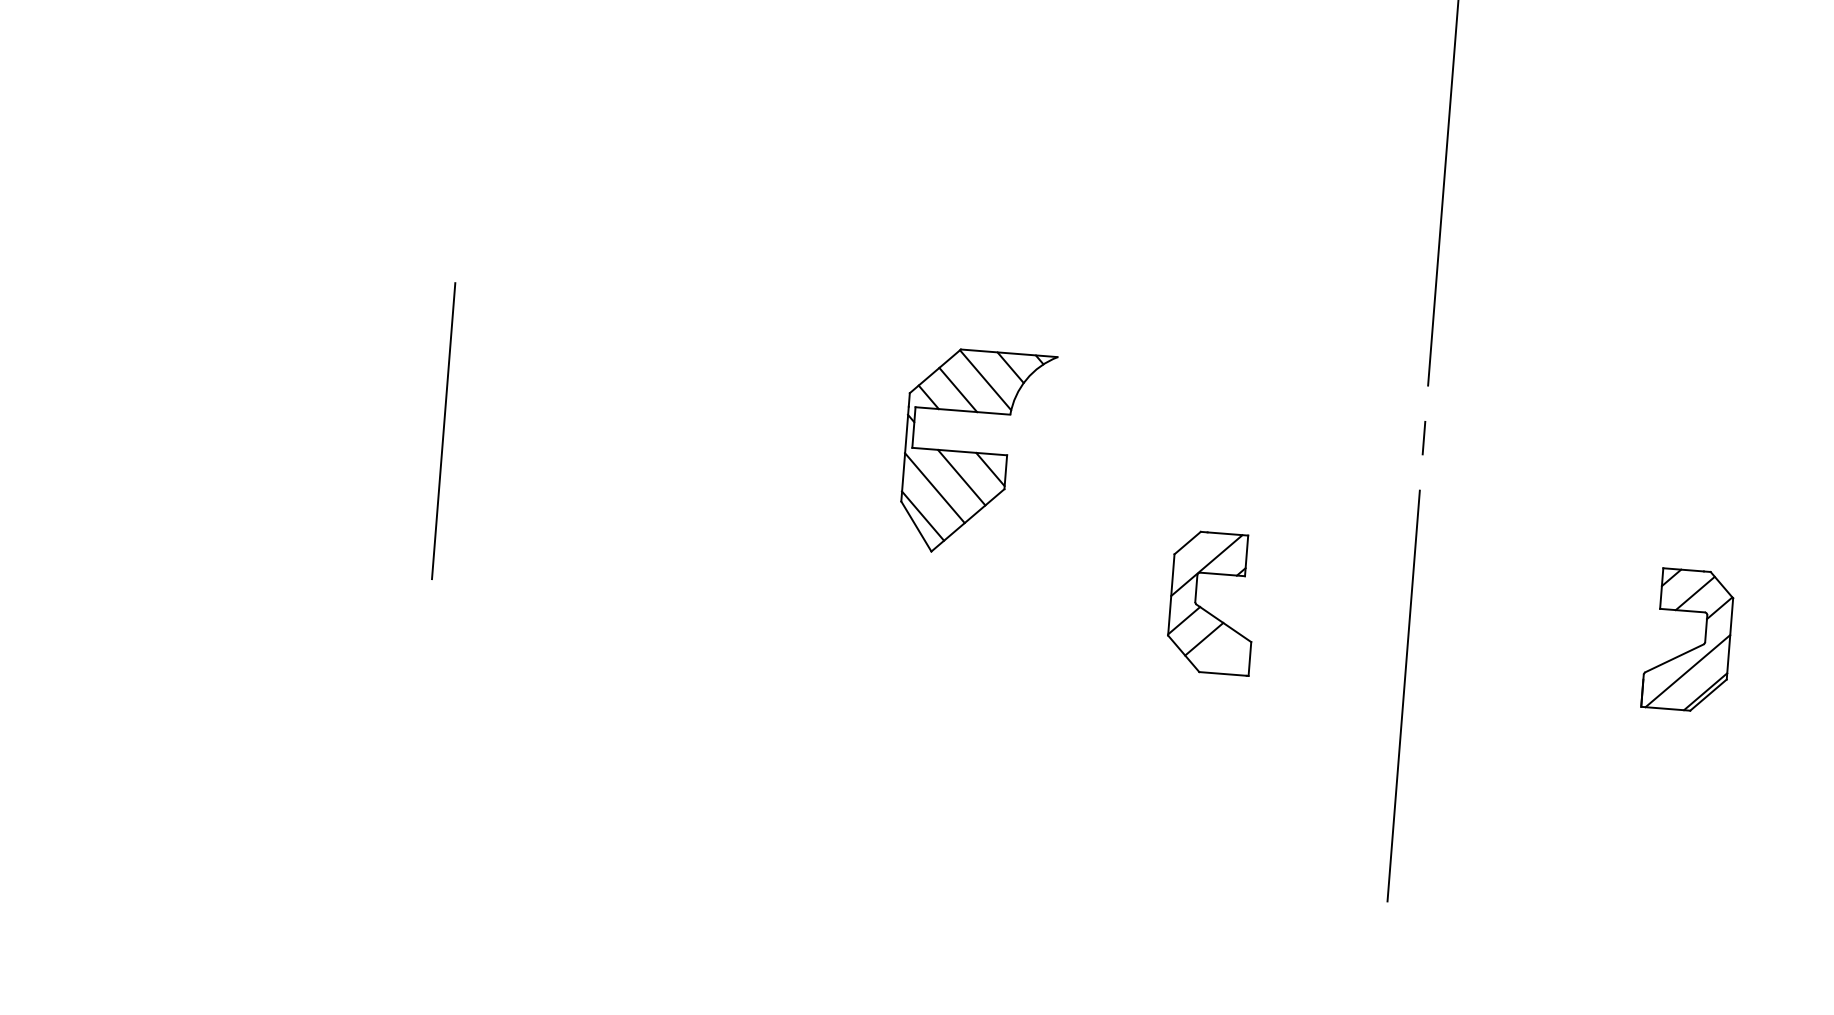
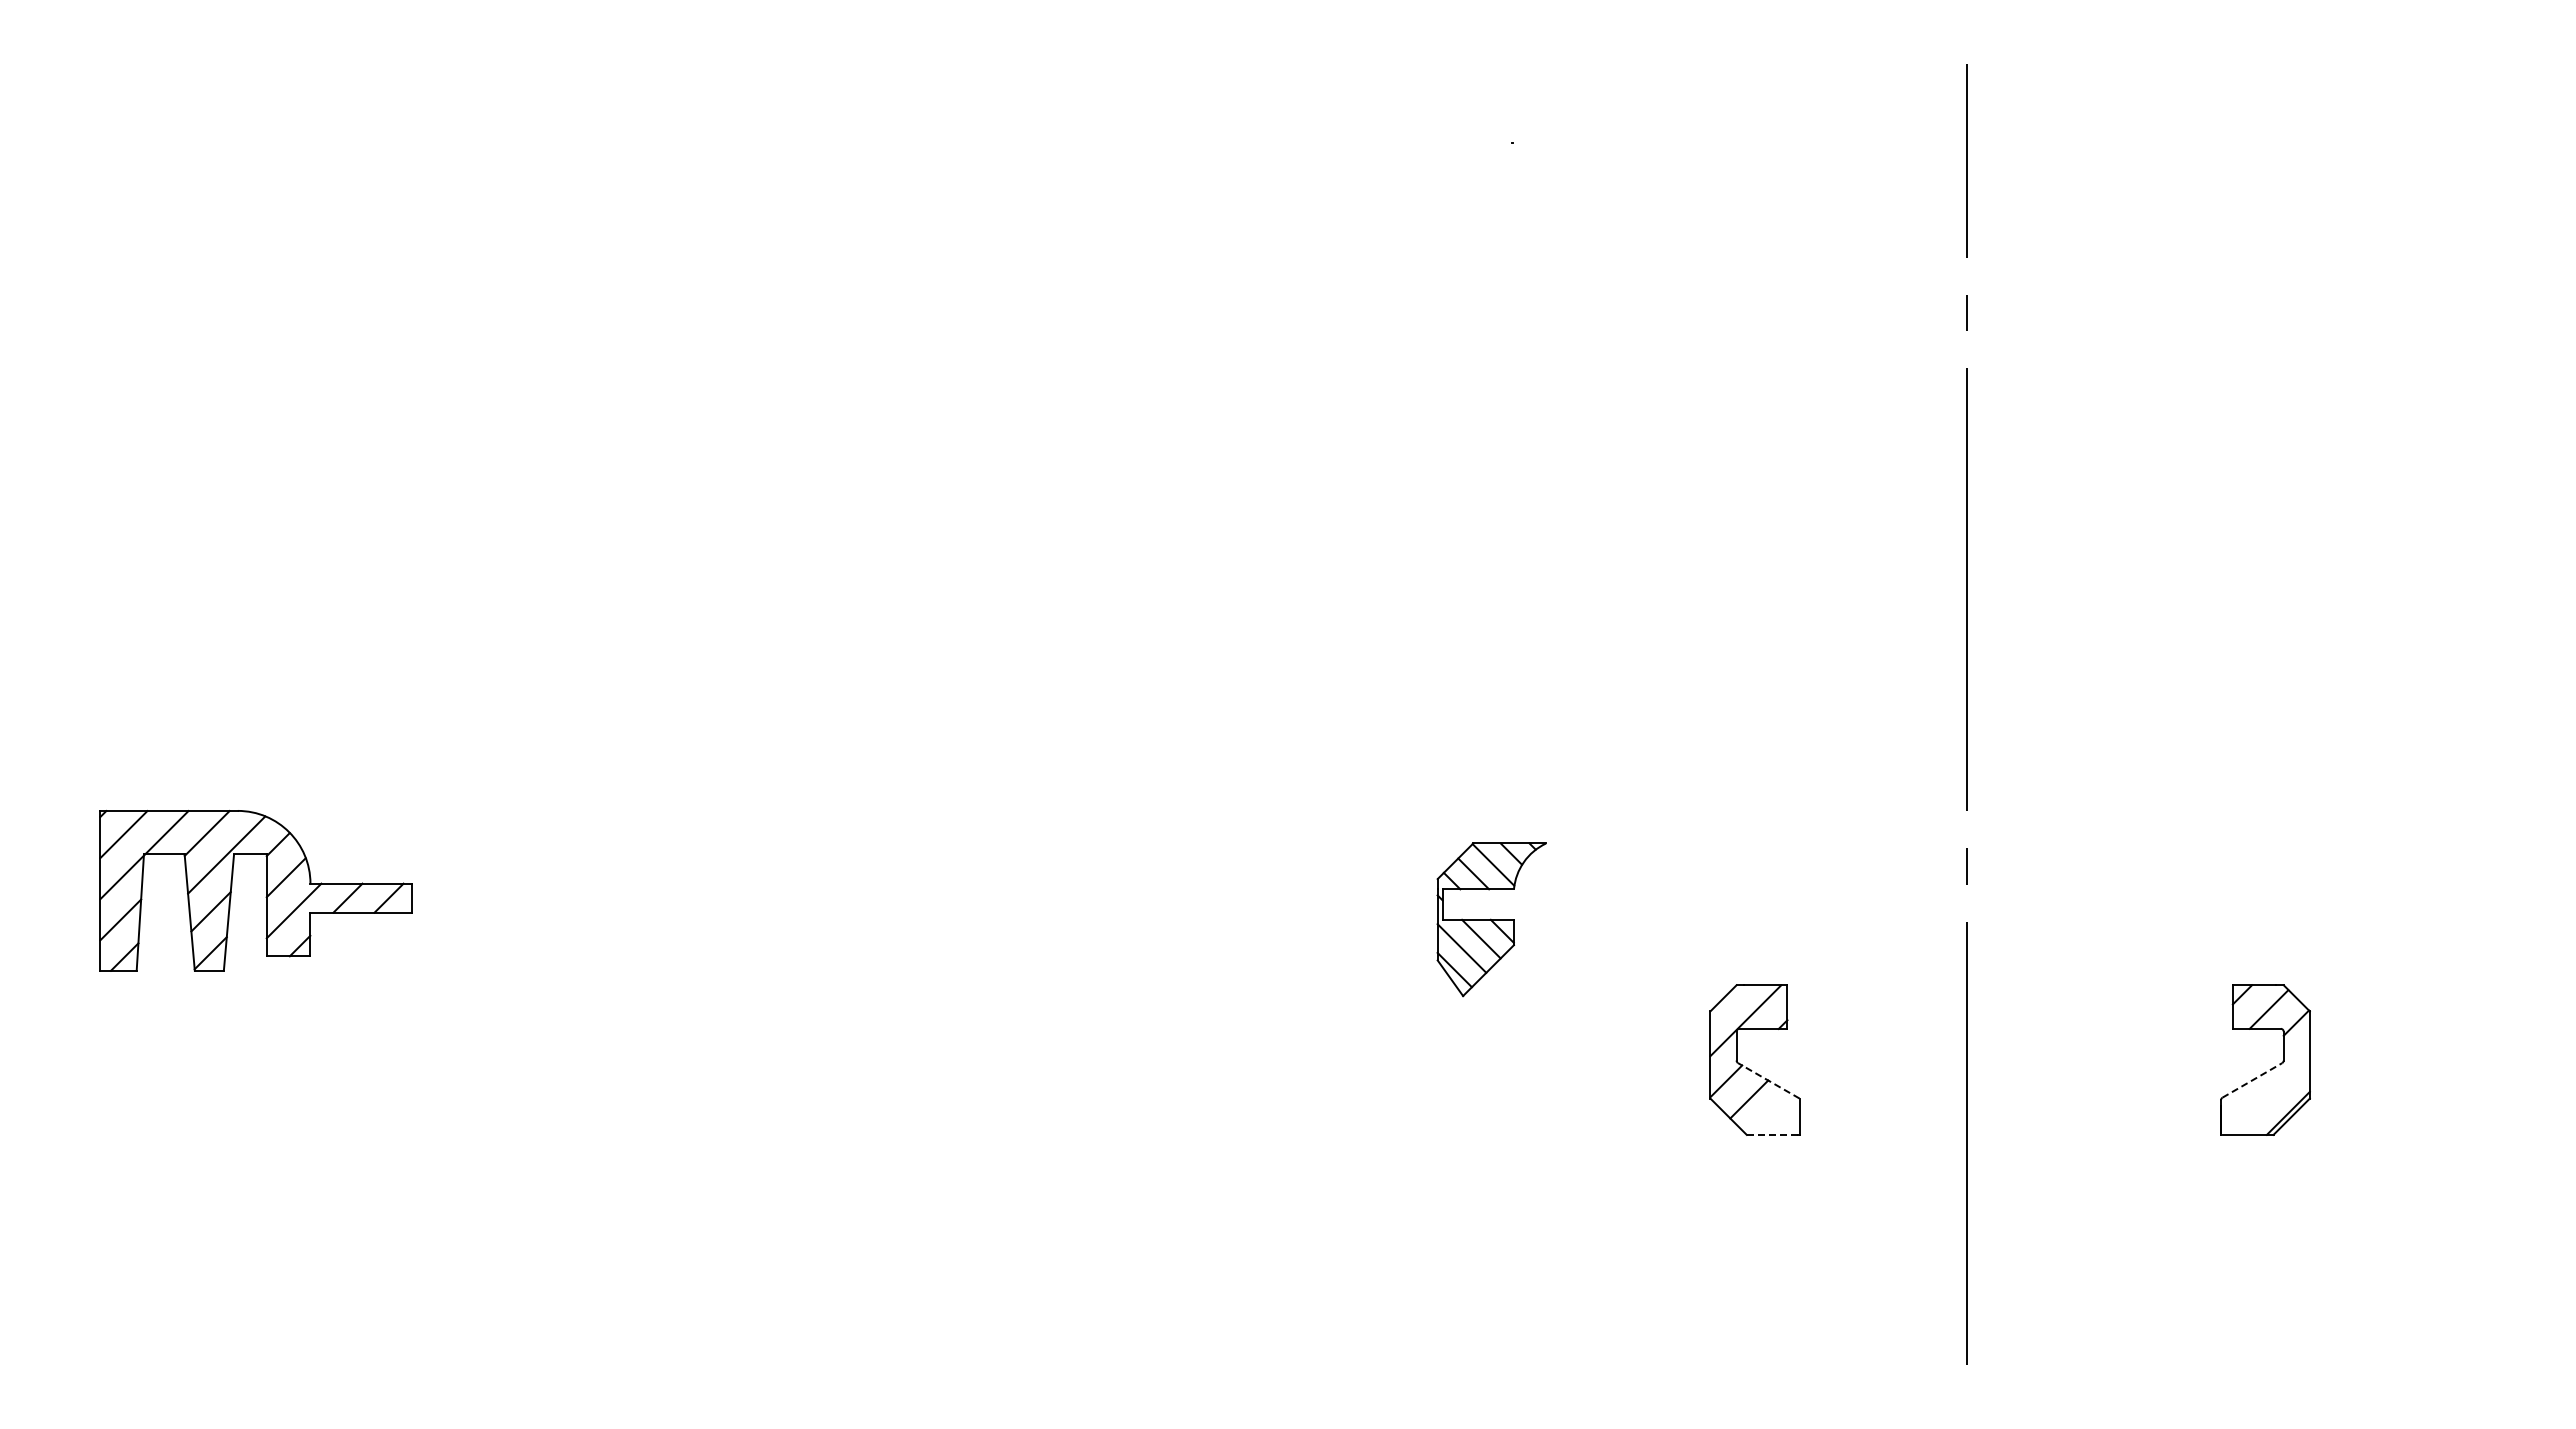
line: (443, 431) -> (920, 941), removed
part: (977, 452) -> (1491, 919), size x0.7
line: (1223, 622) -> (1768, 1080), solid -> dashed
line: (1674, 658) -> (2252, 1080), solid -> dashed
line: (1687, 670) -> (2267, 1092), removed
line: (1223, 673) -> (1772, 1134), solid -> dashed

